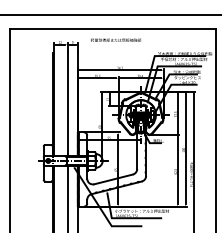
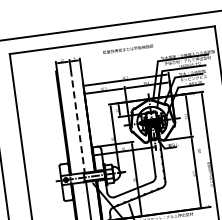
text: (116, 39) -> (128, 48), moved
line: (67, 104) -> (77, 121), solid -> dashed
line: (185, 149) -> (201, 150), removed

